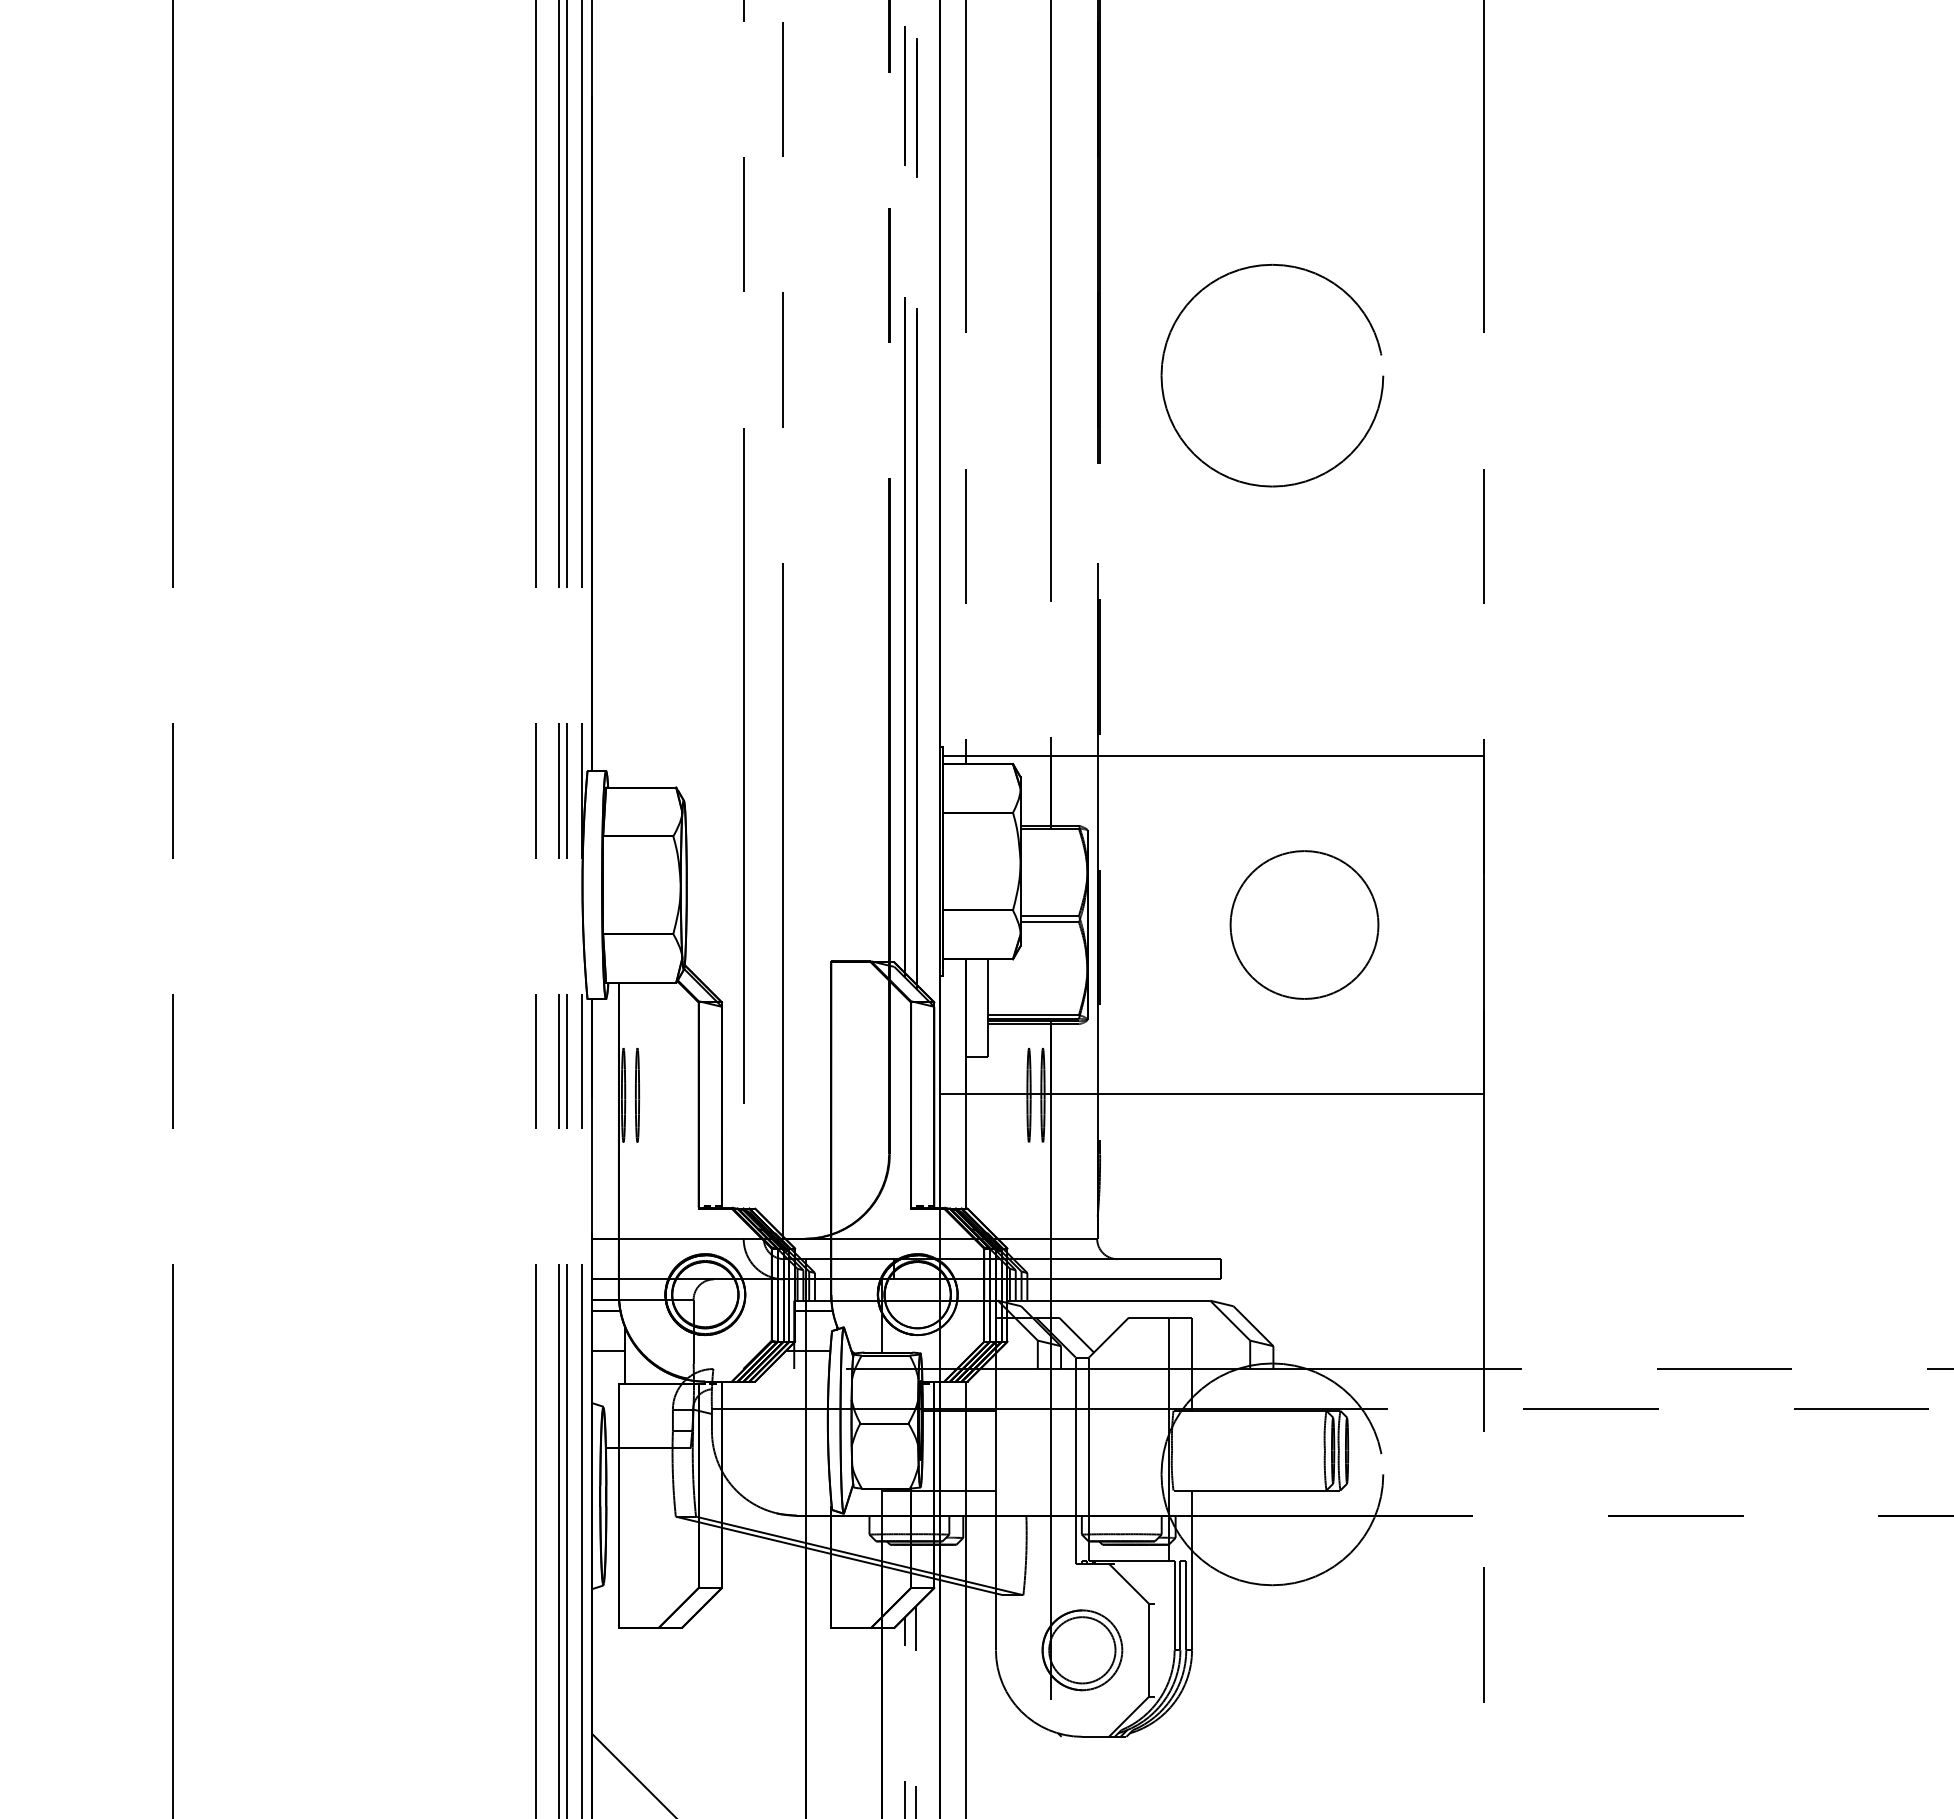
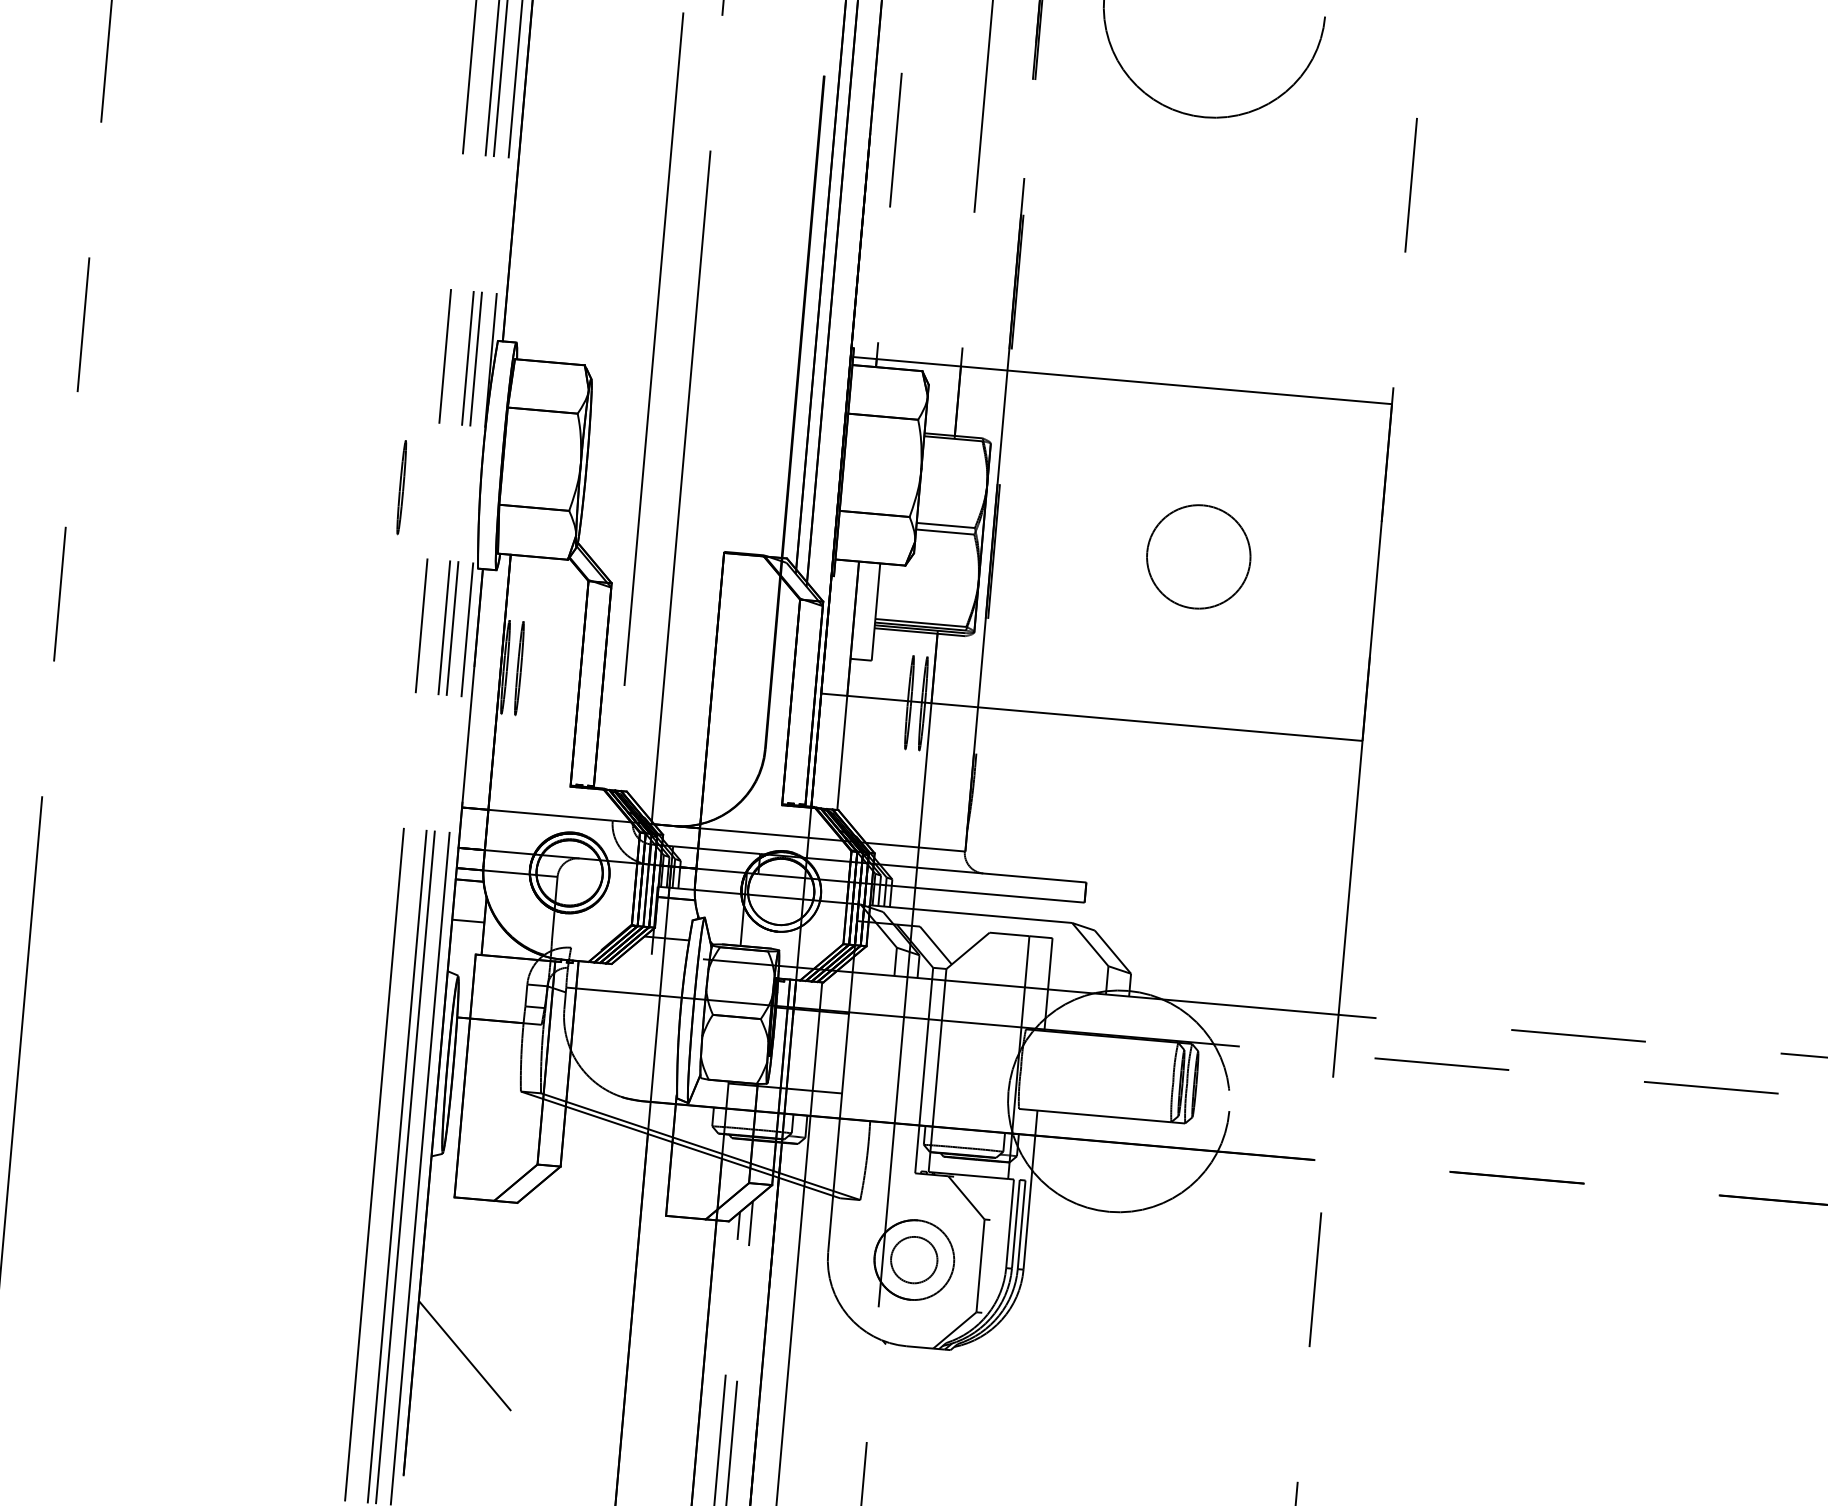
circle: (1304, 924) -> (1198, 556), size x0.7
line: (503, 925) -> (400, 487), added
circle: (1082, 1650) -> (914, 1260), size x0.7

